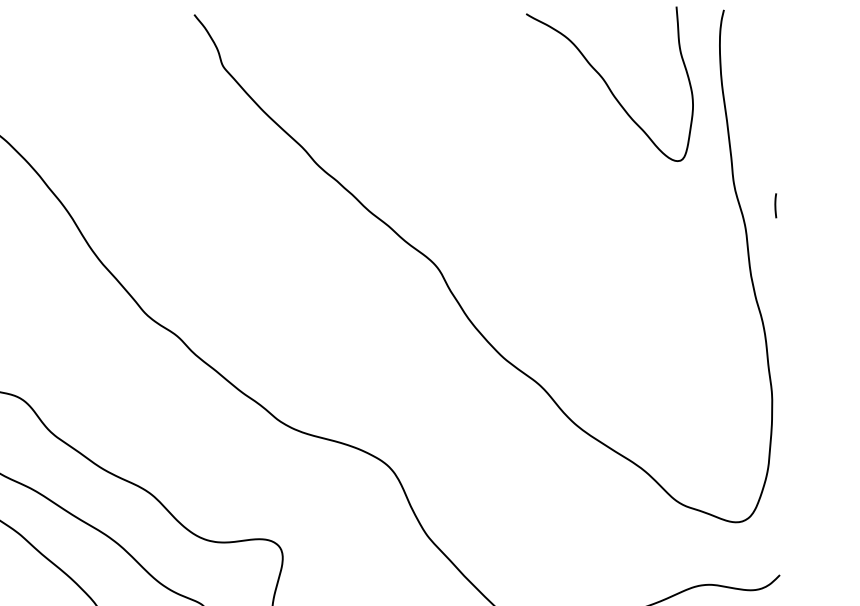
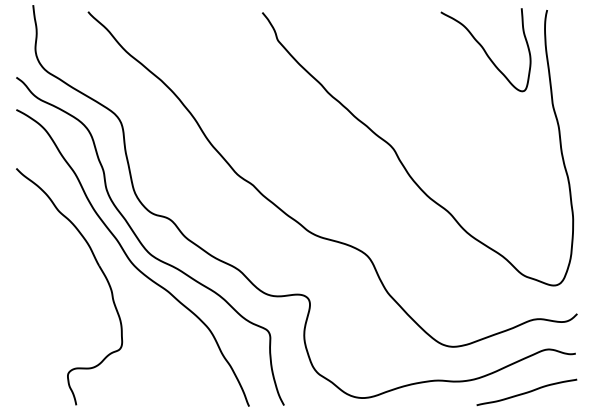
line: (776, 204) -> (575, 114), removed

